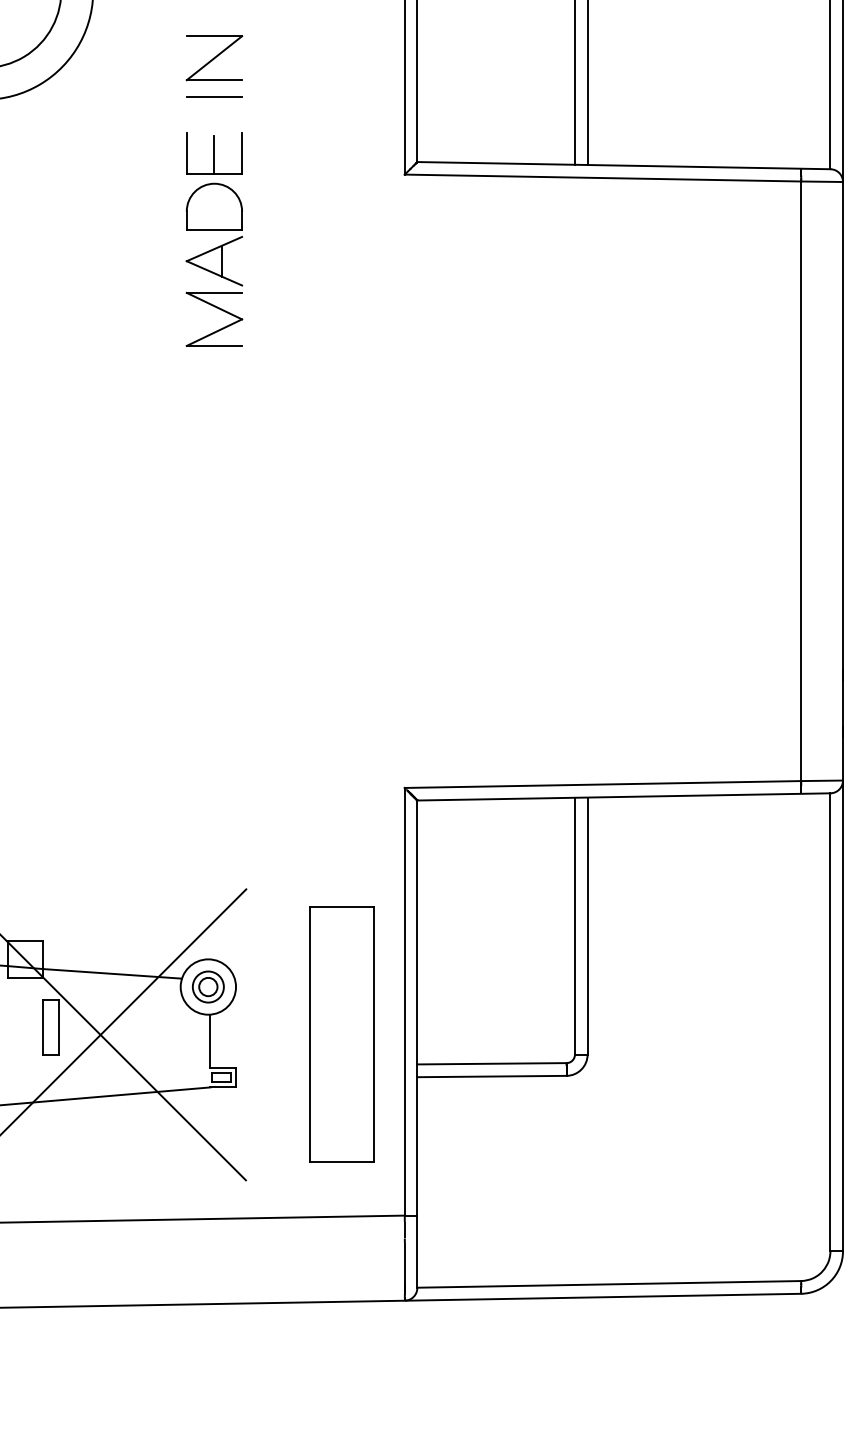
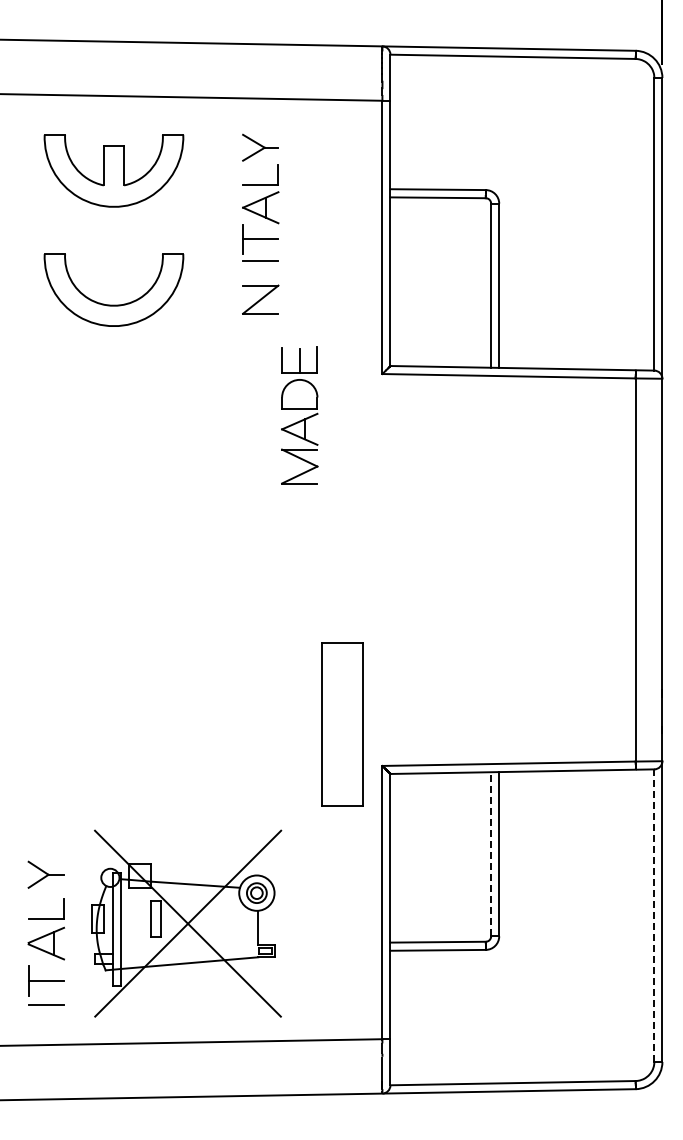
line: (214, 97) -> (260, 324), removed
part: (214, 239) -> (299, 415), moved
line: (575, 924) -> (491, 853), solid -> dashed
line: (830, 1023) -> (654, 916), solid -> dashed
part: (342, 1034) -> (342, 724), moved

